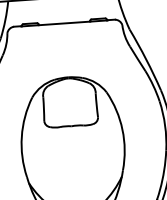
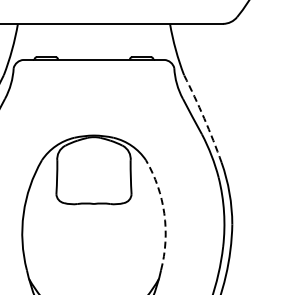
arc: (146, 59) -> (204, 118), solid -> dashed
arc: (122, 129) -> (164, 213), solid -> dashed

